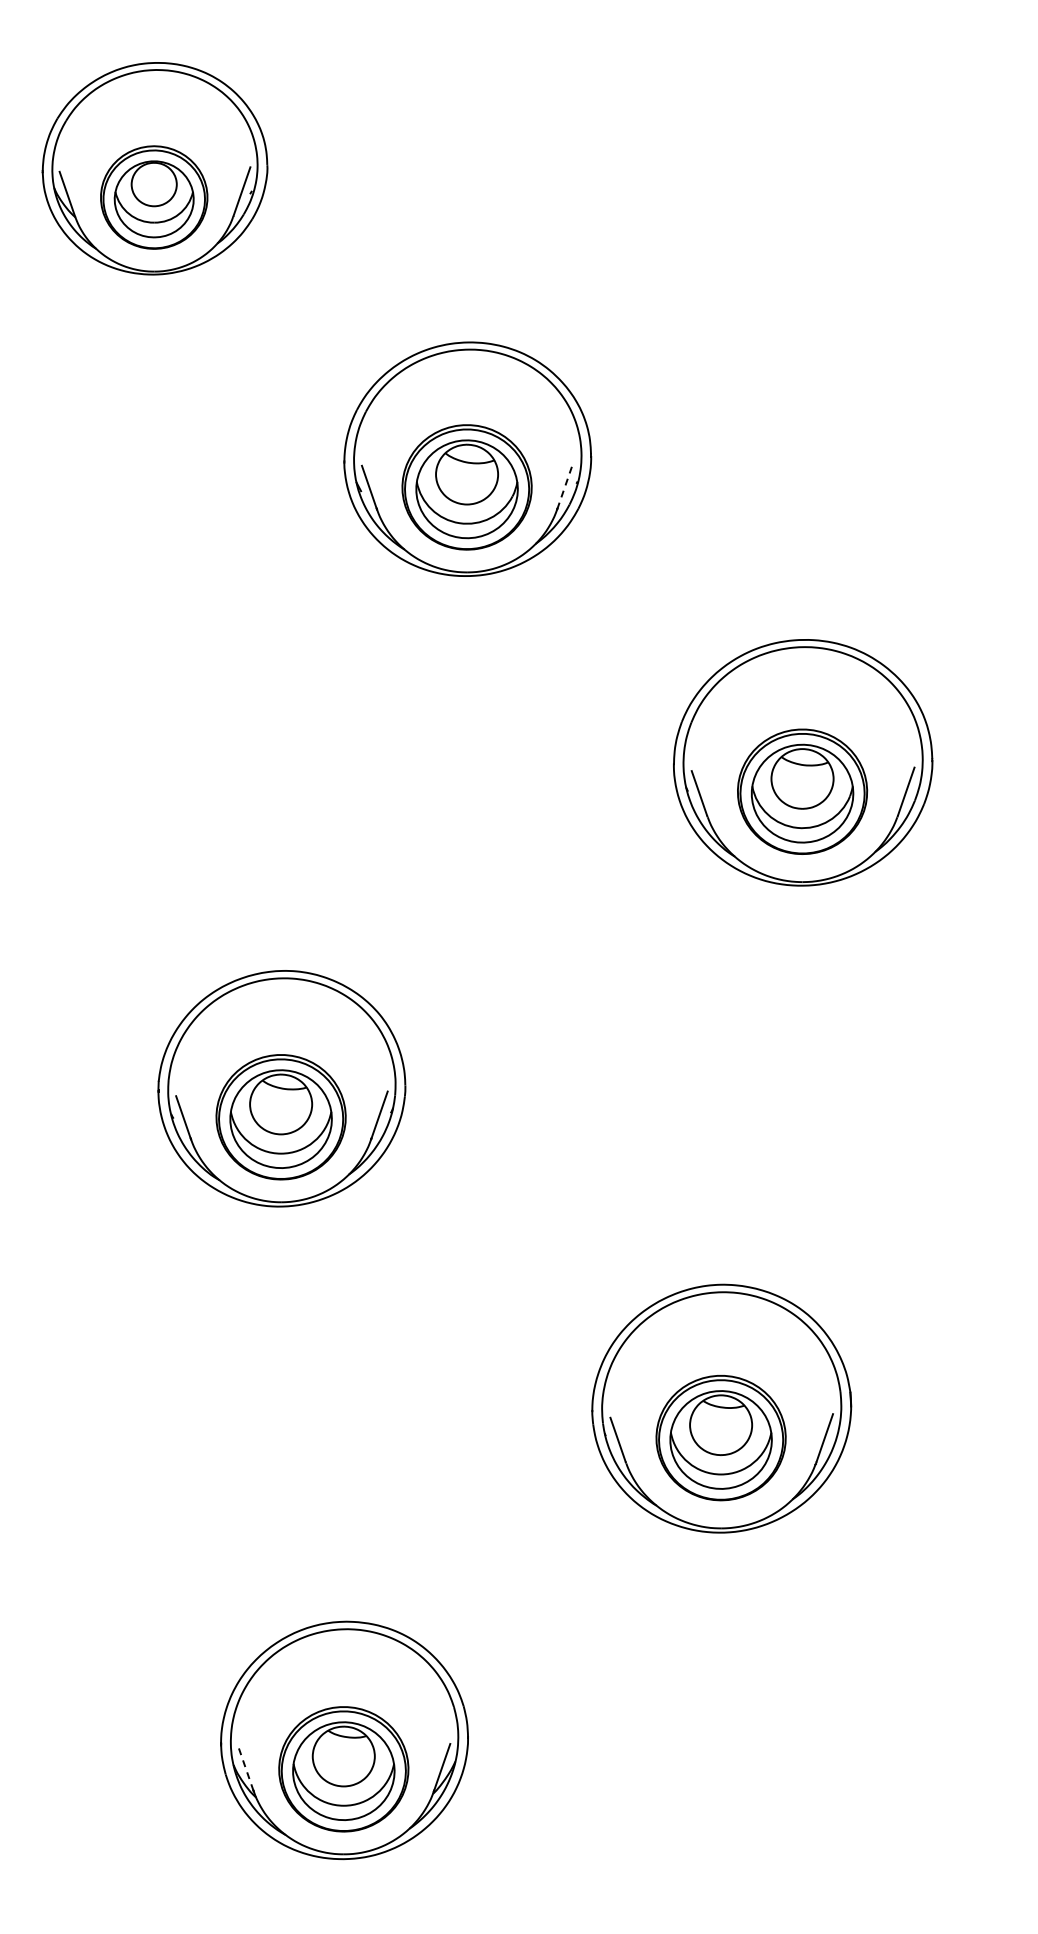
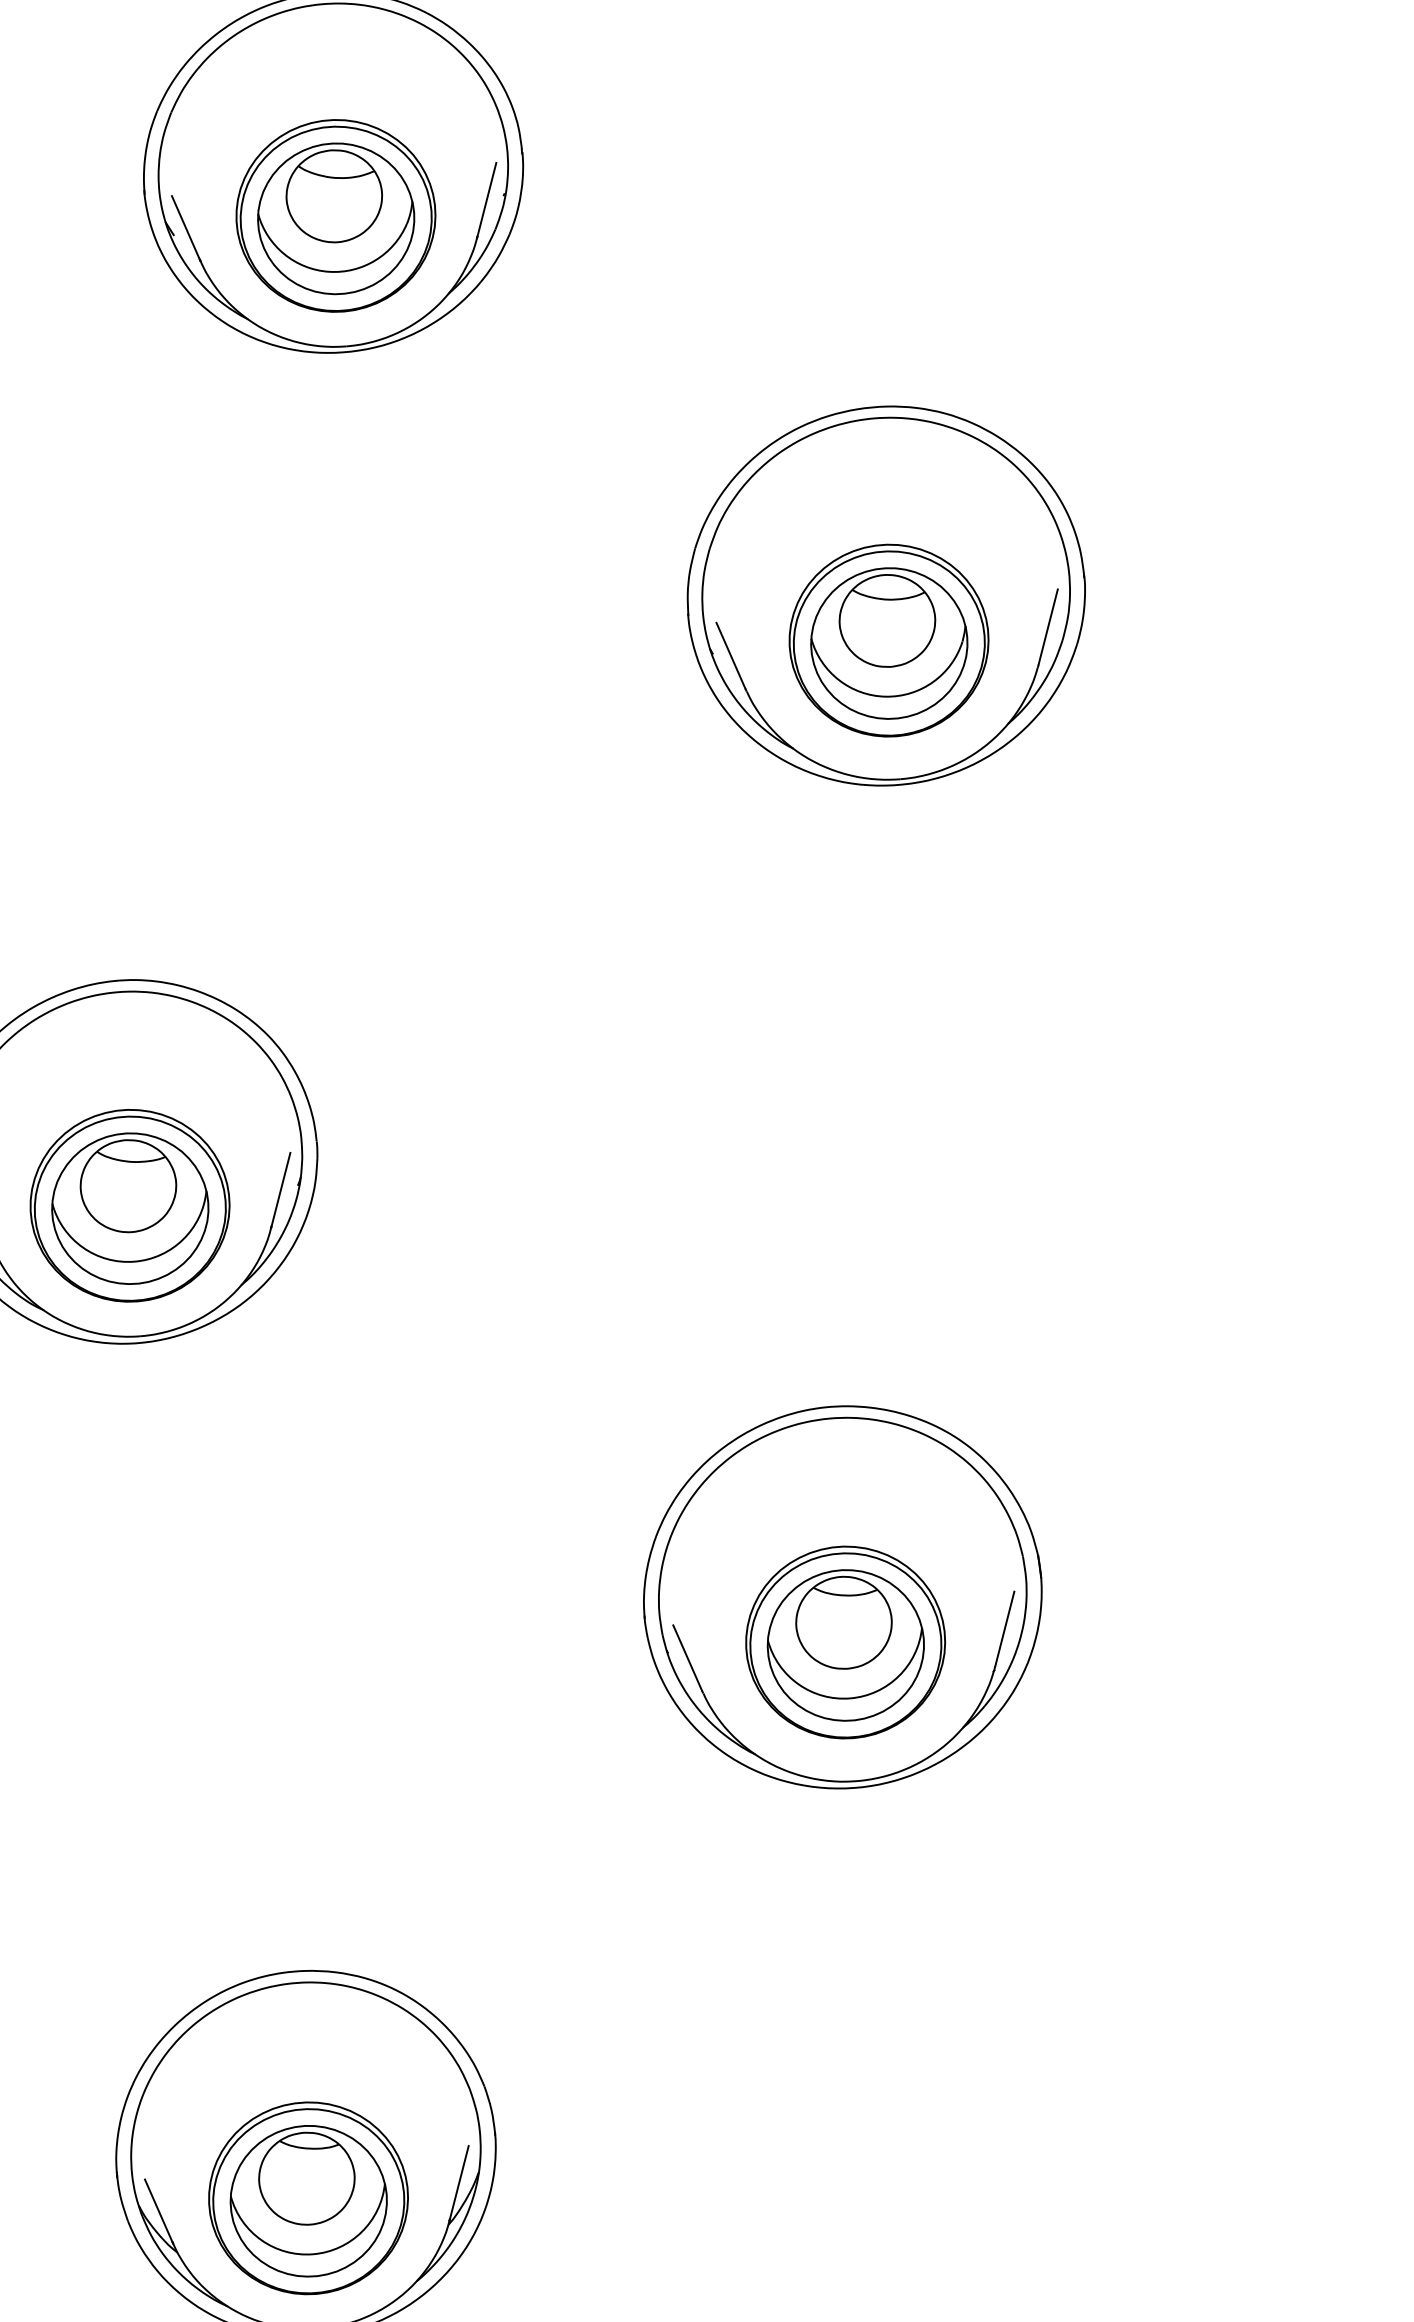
line: (565, 485) -> (486, 200), dashed -> solid
line: (246, 1769) -> (159, 2210), dashed -> solid

